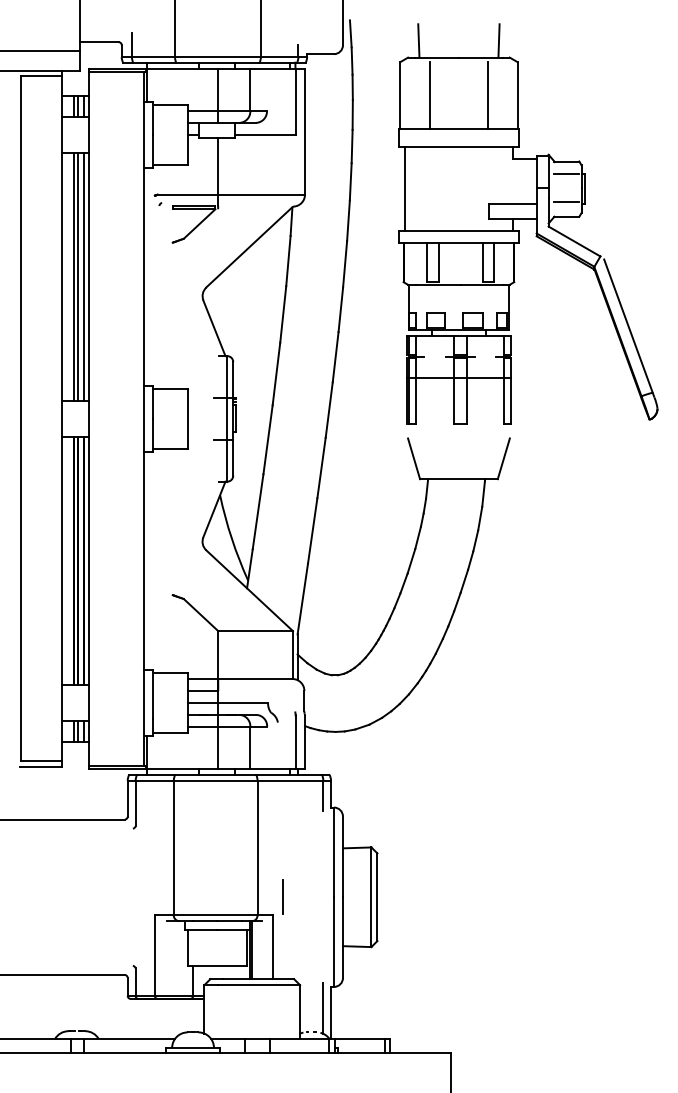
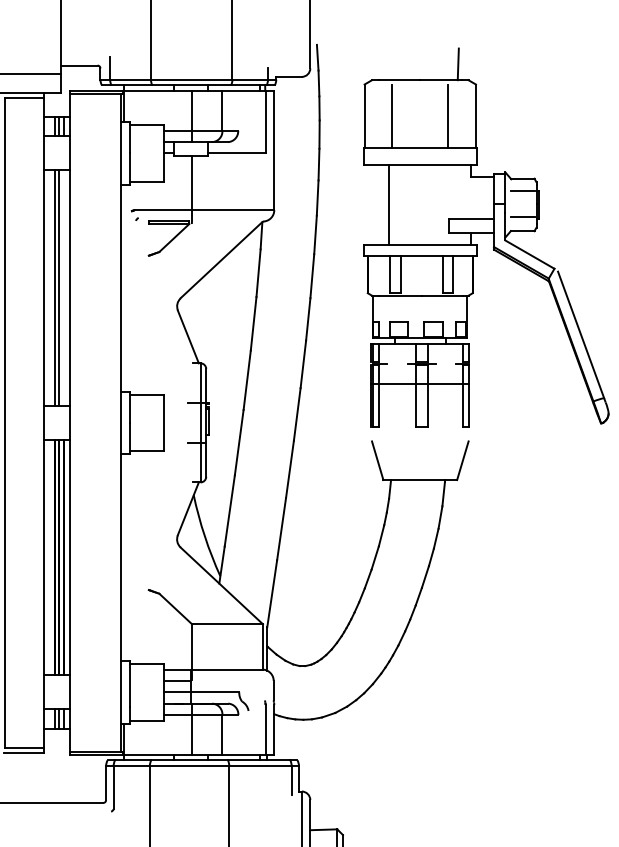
line: (418, 40) -> (381, 63), removed
line: (405, 189) -> (389, 205), moved
line: (83, 276) -> (64, 287), removed

